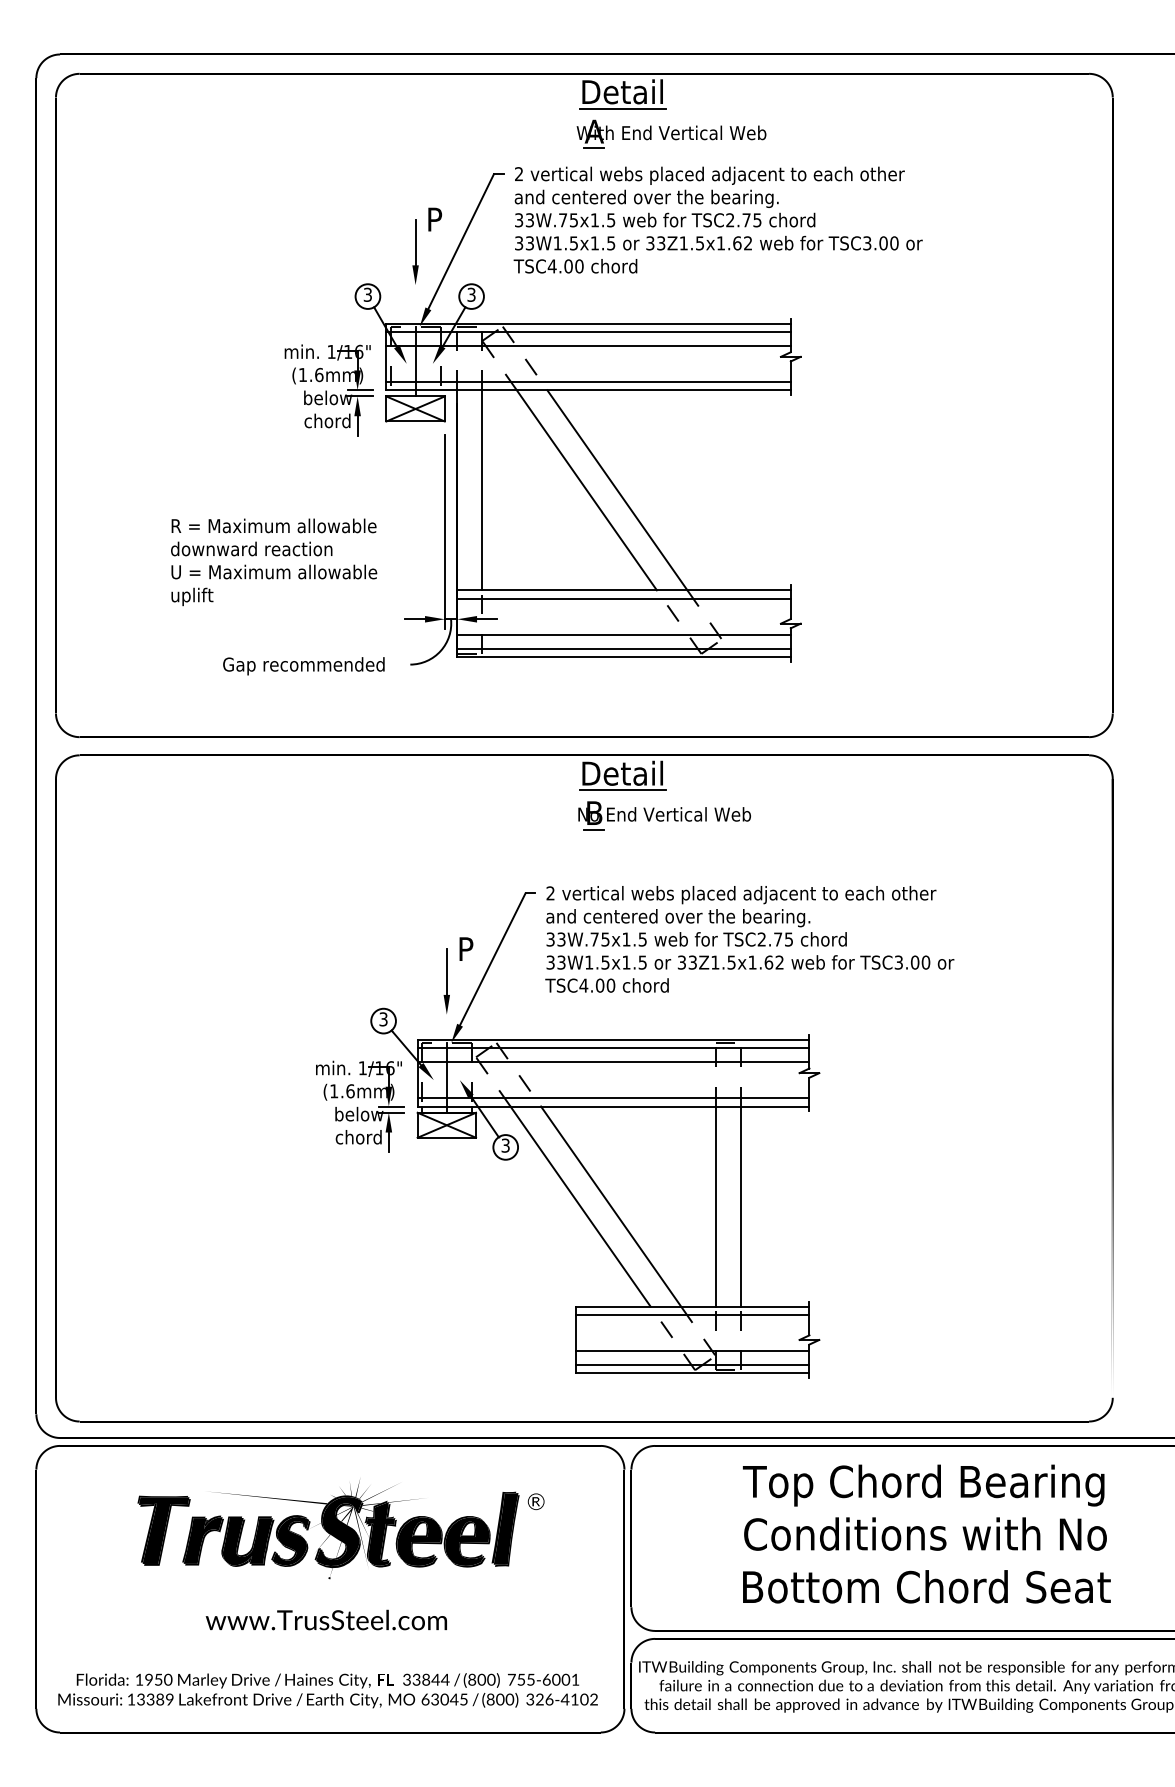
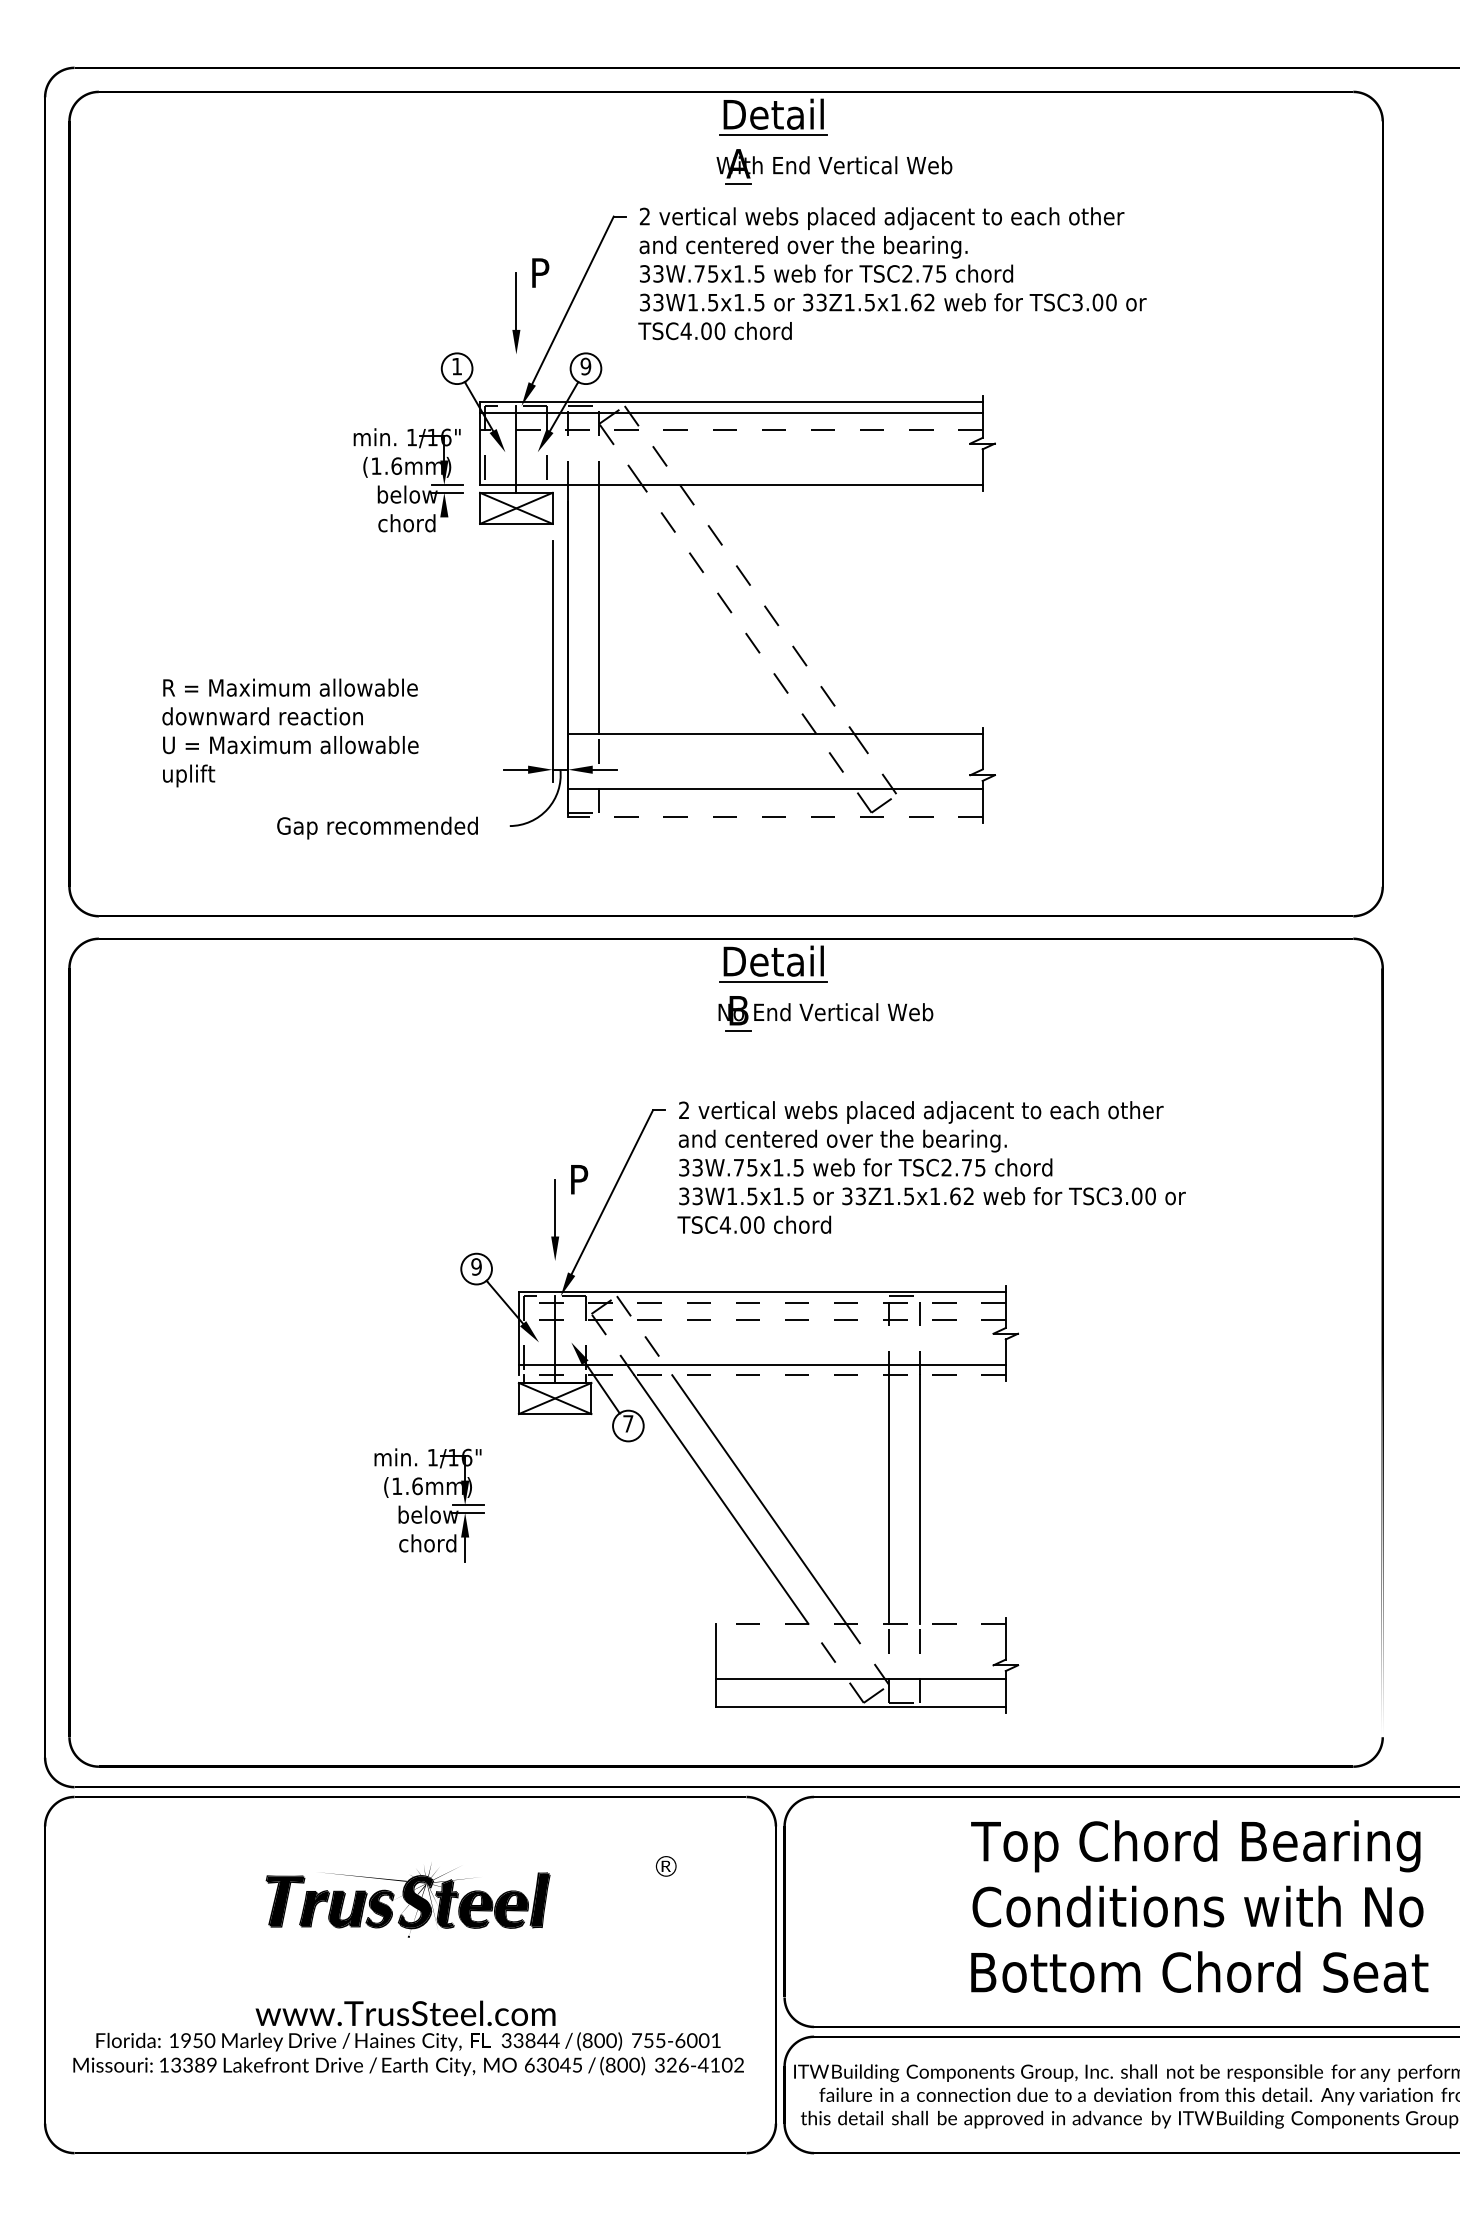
text: (368, 294) -> (457, 366), 3 -> 1
text: (471, 294) -> (585, 366), 3 -> 9
line: (587, 345) -> (730, 429), solid -> dashed
line: (588, 381) -> (731, 474), removed
line: (357, 425) -> (444, 529), removed
line: (587, 490) -> (729, 609), solid -> dashed
line: (617, 490) -> (767, 609), solid -> dashed
text: (274, 561) -> (290, 732), moved
line: (624, 598) -> (775, 744), removed
line: (624, 648) -> (775, 806), removed
line: (623, 656) -> (774, 816), solid -> dashed
text: (383, 1019) -> (476, 1266), 3 -> 9
line: (612, 1048) -> (761, 1302), solid -> dashed
line: (612, 1061) -> (761, 1319), solid -> dashed
part: (360, 1106) -> (429, 1505), moved
line: (612, 1106) -> (761, 1375), solid -> dashed
text: (505, 1145) -> (628, 1423), 3 -> 7
line: (692, 1306) -> (860, 1623), solid -> dashed
line: (692, 1315) -> (860, 1634), removed
line: (692, 1365) -> (860, 1696), removed
part: (327, 1528) -> (407, 1899), size x0.6
text: (926, 1534) -> (1199, 1906), moved
text: (327, 1690) -> (408, 2053), moved

